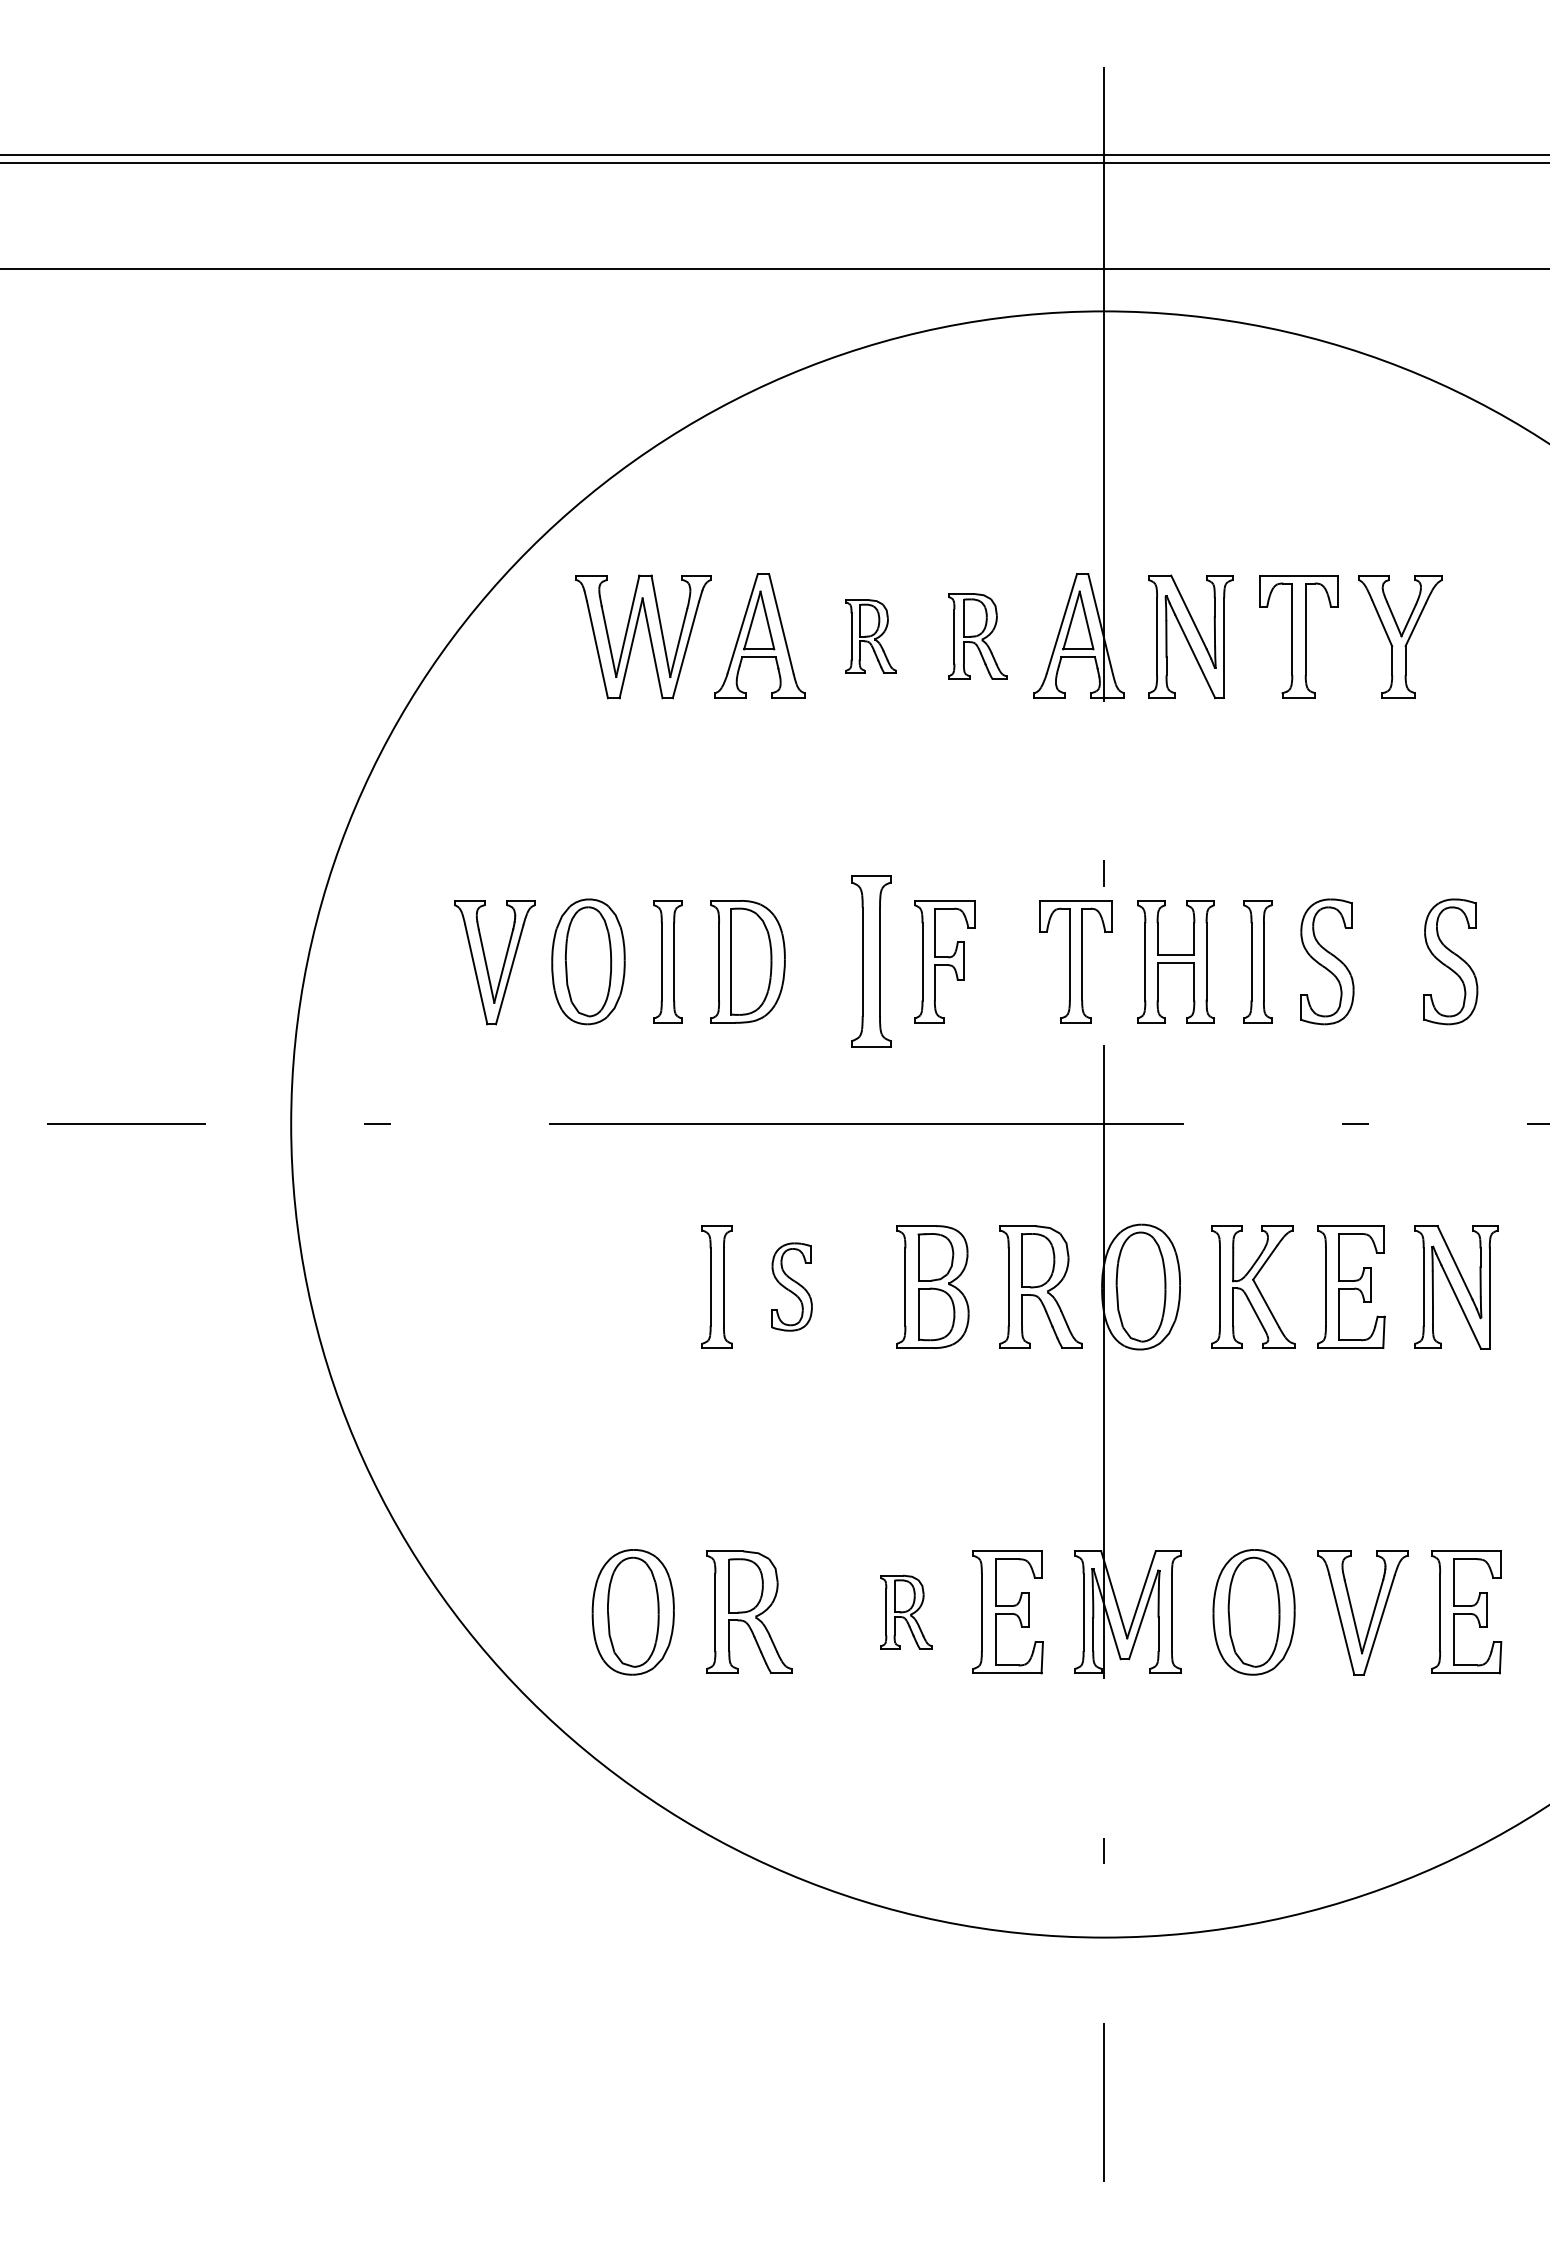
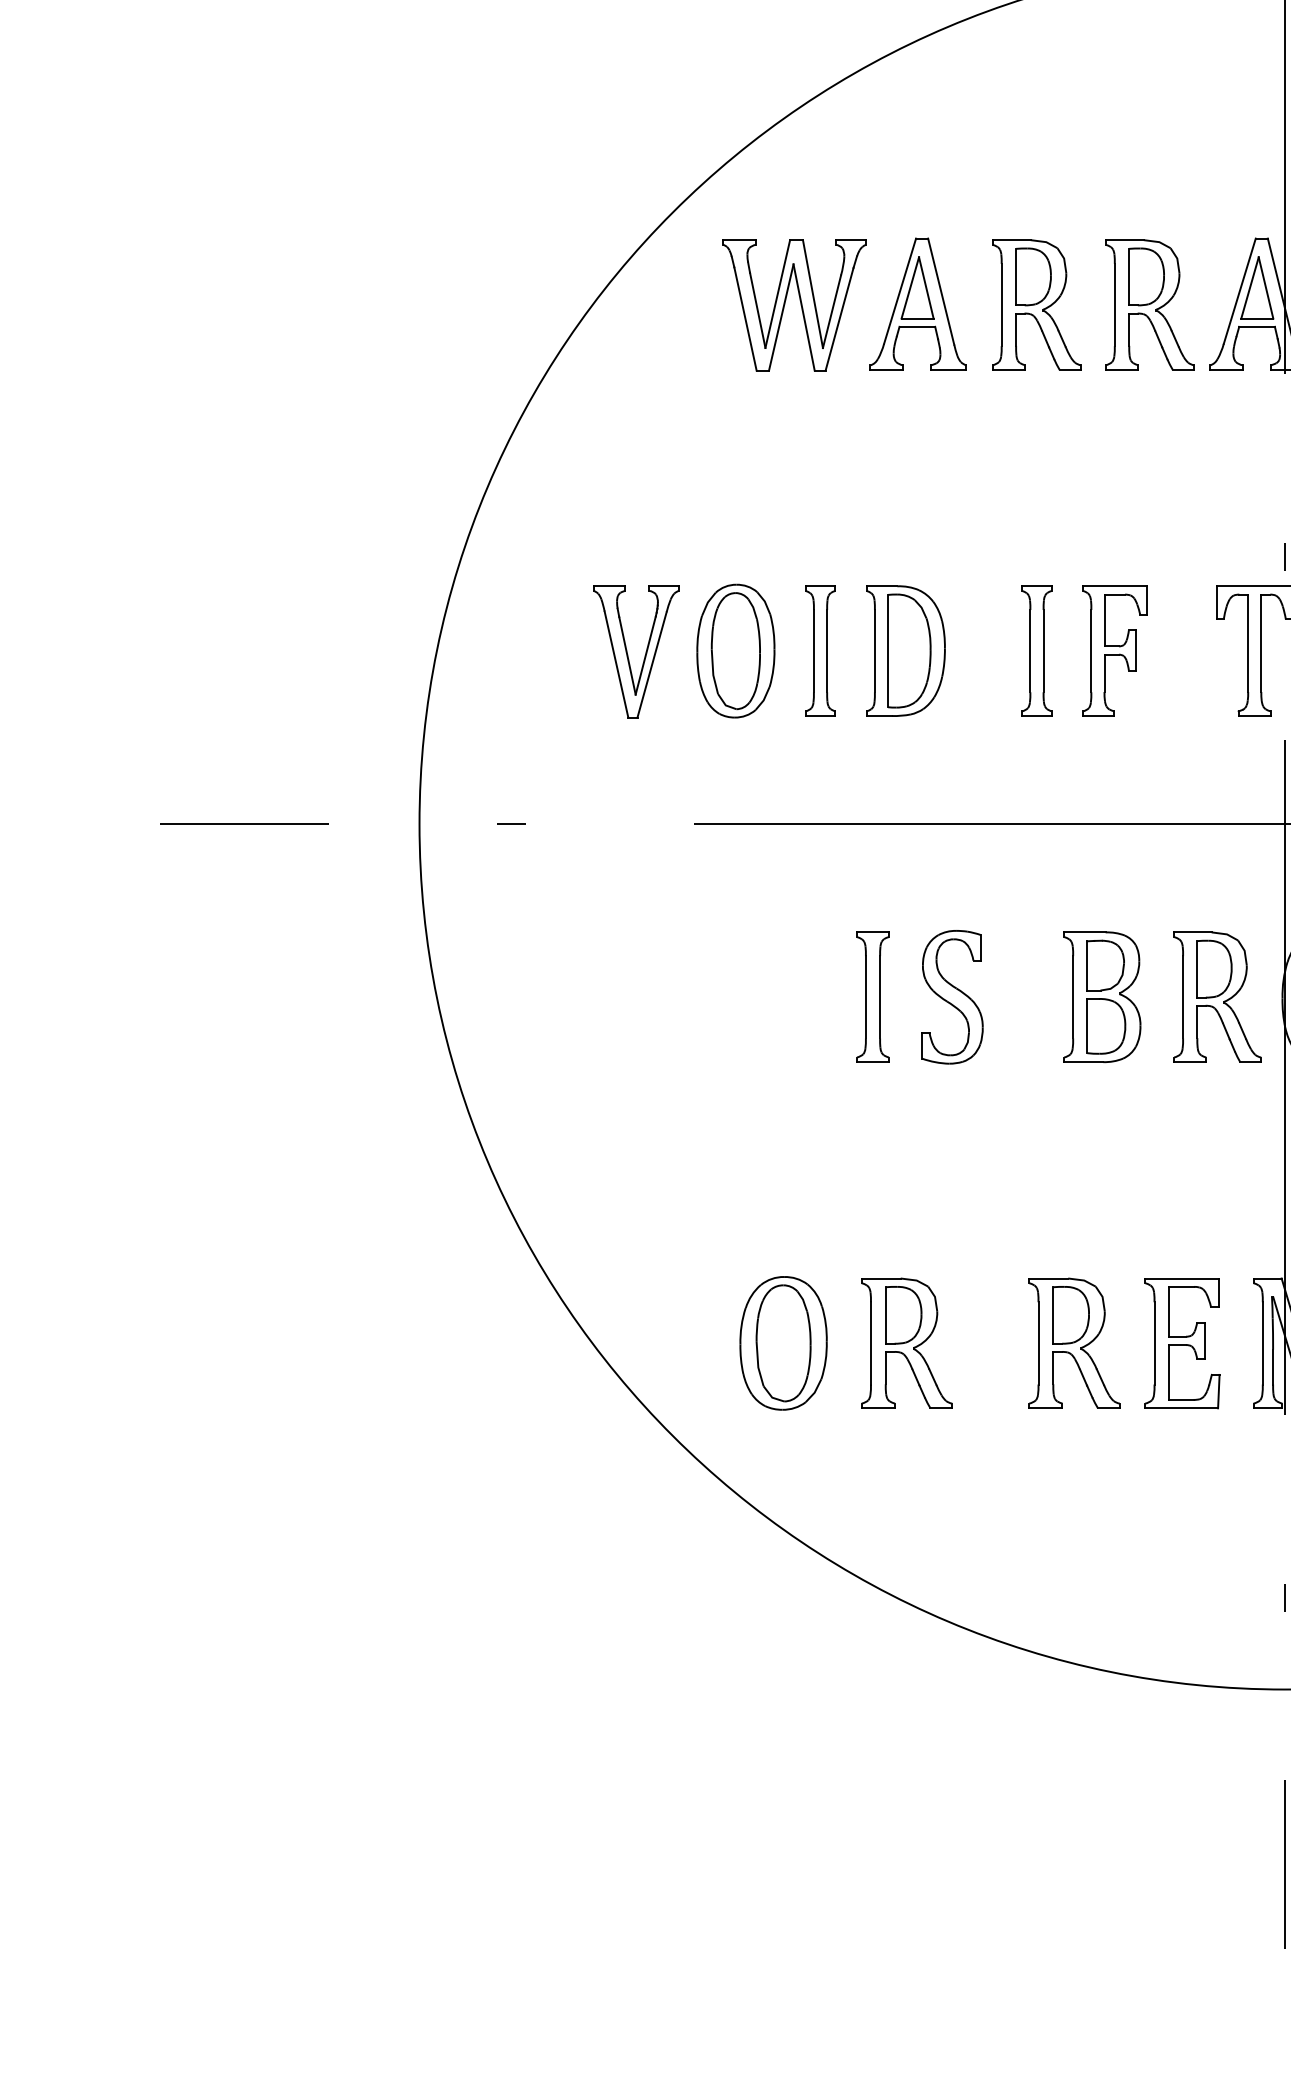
part: (871, 636) -> (1037, 304), size x1.67
part: (977, 636) -> (1149, 304), size x1.43
part: (871, 961) -> (1037, 650), size x0.71
part: (791, 1286) -> (951, 996), size x1.43
part: (906, 1611) -> (1074, 1342), size x1.67

